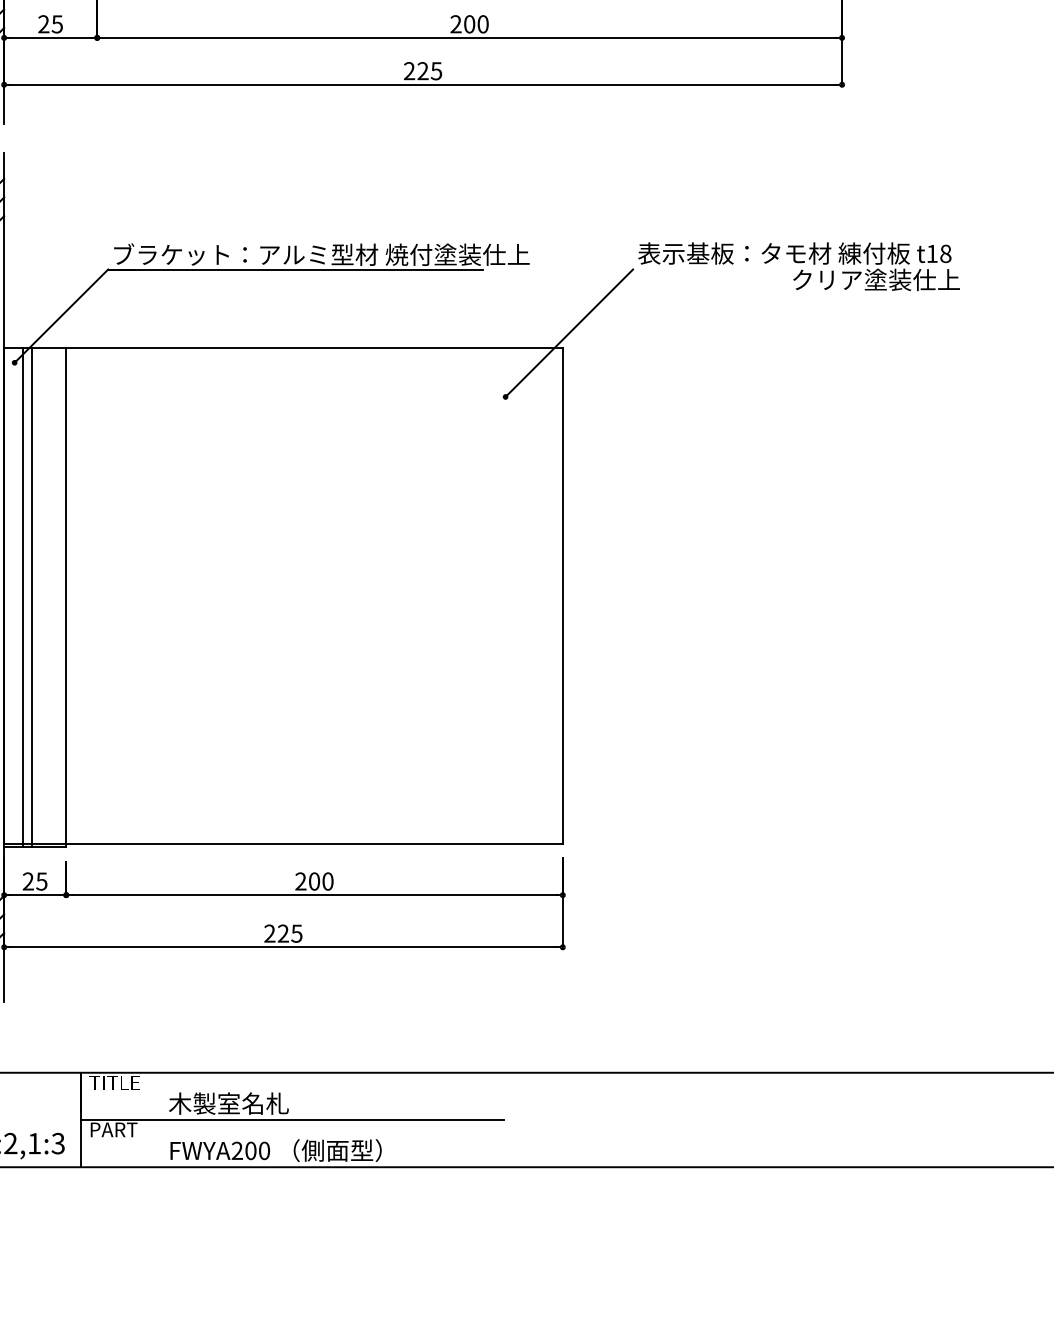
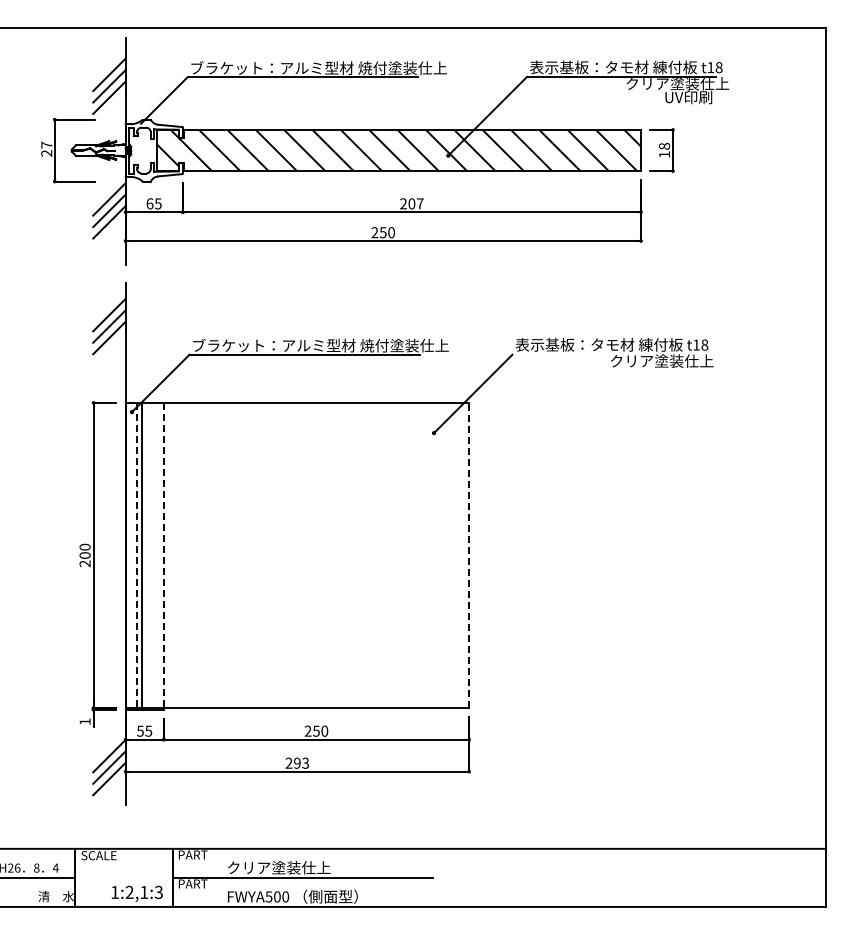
text: (43, 23) -> (149, 203), 25 -> 65
text: (481, 23) -> (419, 203), 200 -> 207
text: (428, 70) -> (386, 232), 225 -> 250
line: (65, 595) -> (163, 555), solid -> dashed
line: (563, 595) -> (469, 555), solid -> dashed
line: (23, 597) -> (137, 556), solid -> dashed
text: (28, 880) -> (140, 730), 25 -> 55
text: (314, 880) -> (316, 730), 200 -> 250
text: (290, 932) -> (301, 762), 225 -> 293
text: (114, 1081) -> (193, 854), TITLE -> PART
text: (252, 1103) -> (278, 867), 木製室名札 -> クリア塗装仕上
text: (236, 1150) -> (268, 896), FWYA200 -> FWYA500

